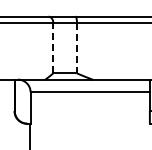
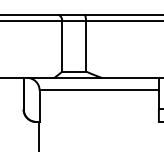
line: (53, 47) -> (62, 45), dashed -> solid
line: (77, 48) -> (86, 46), dashed -> solid

